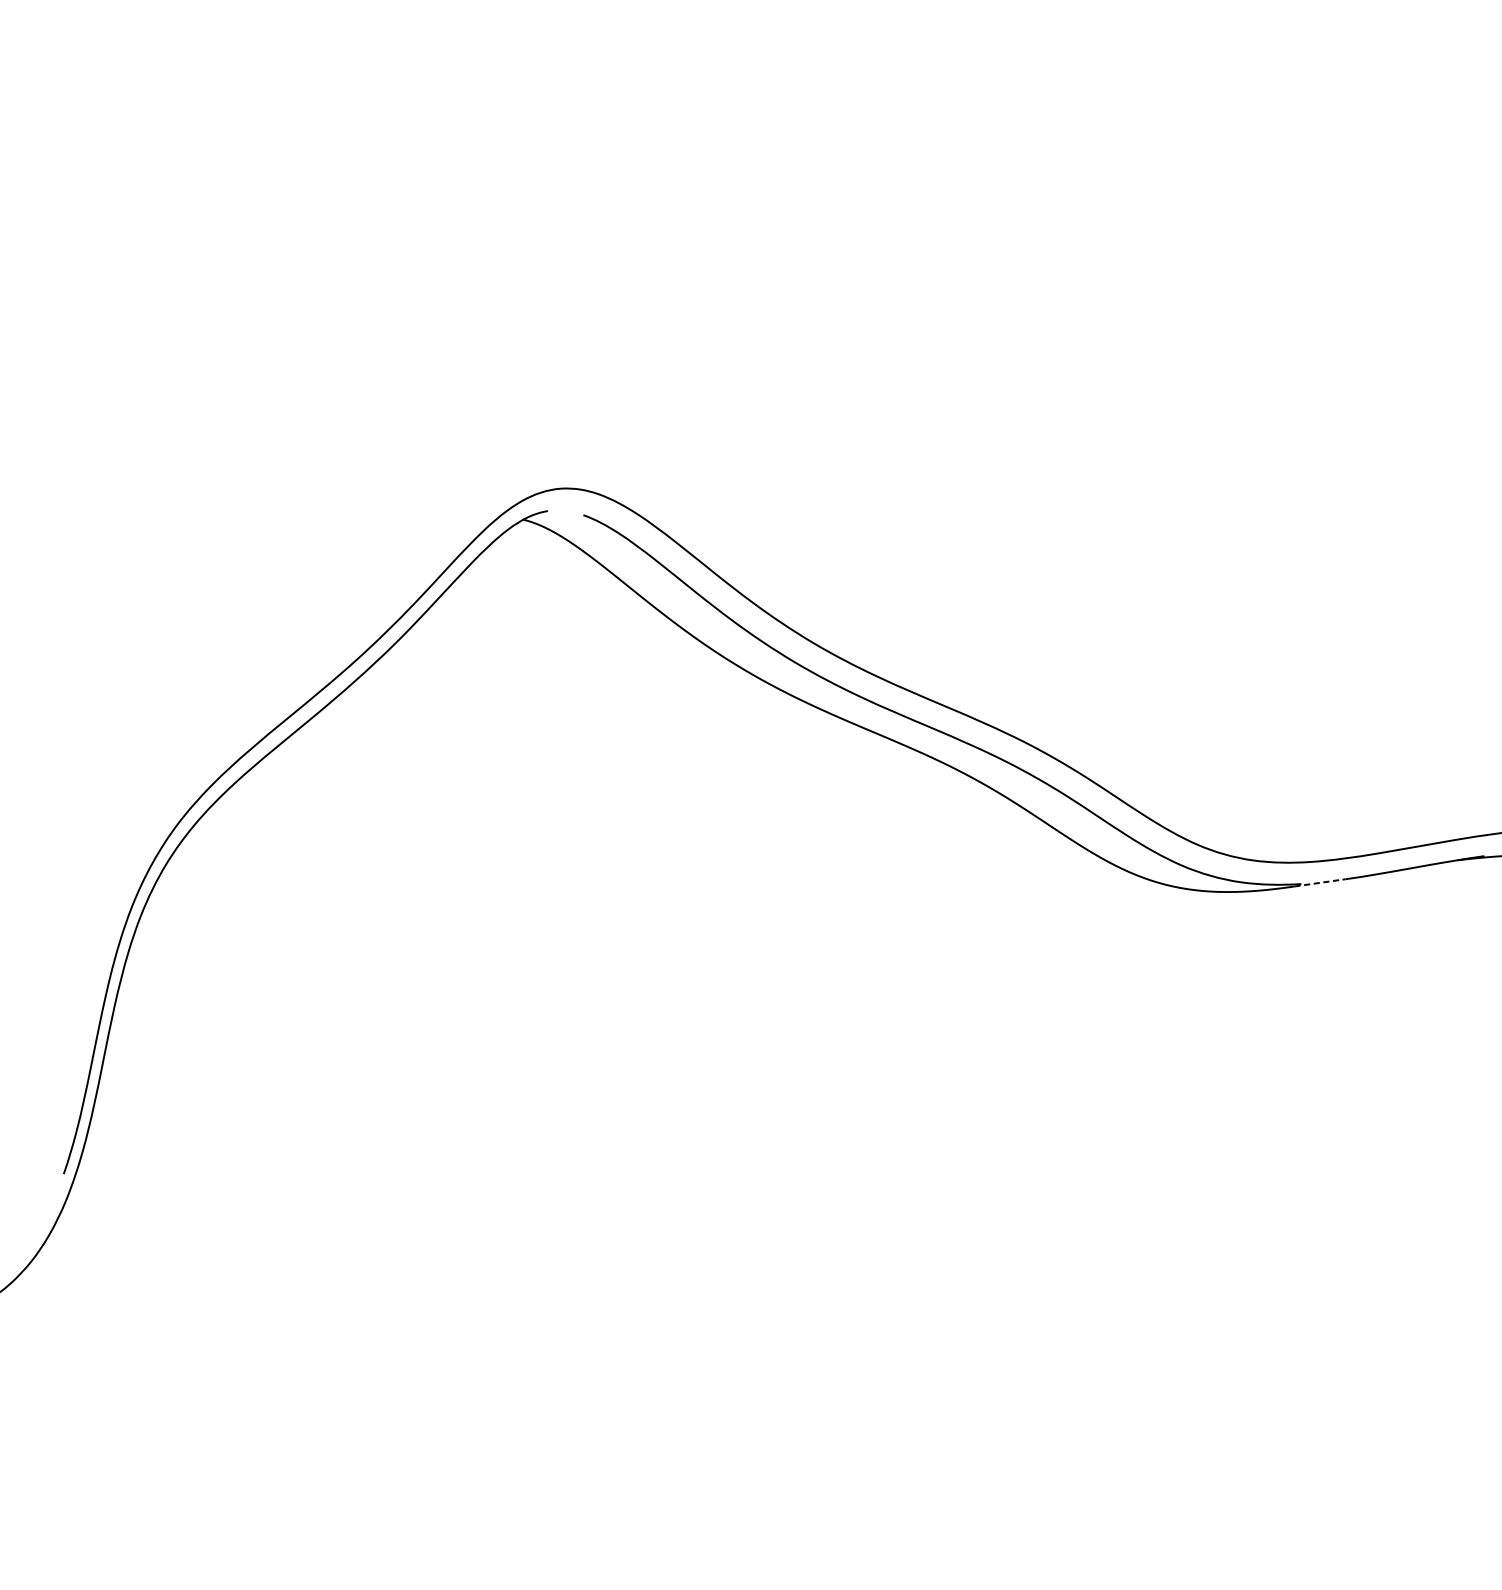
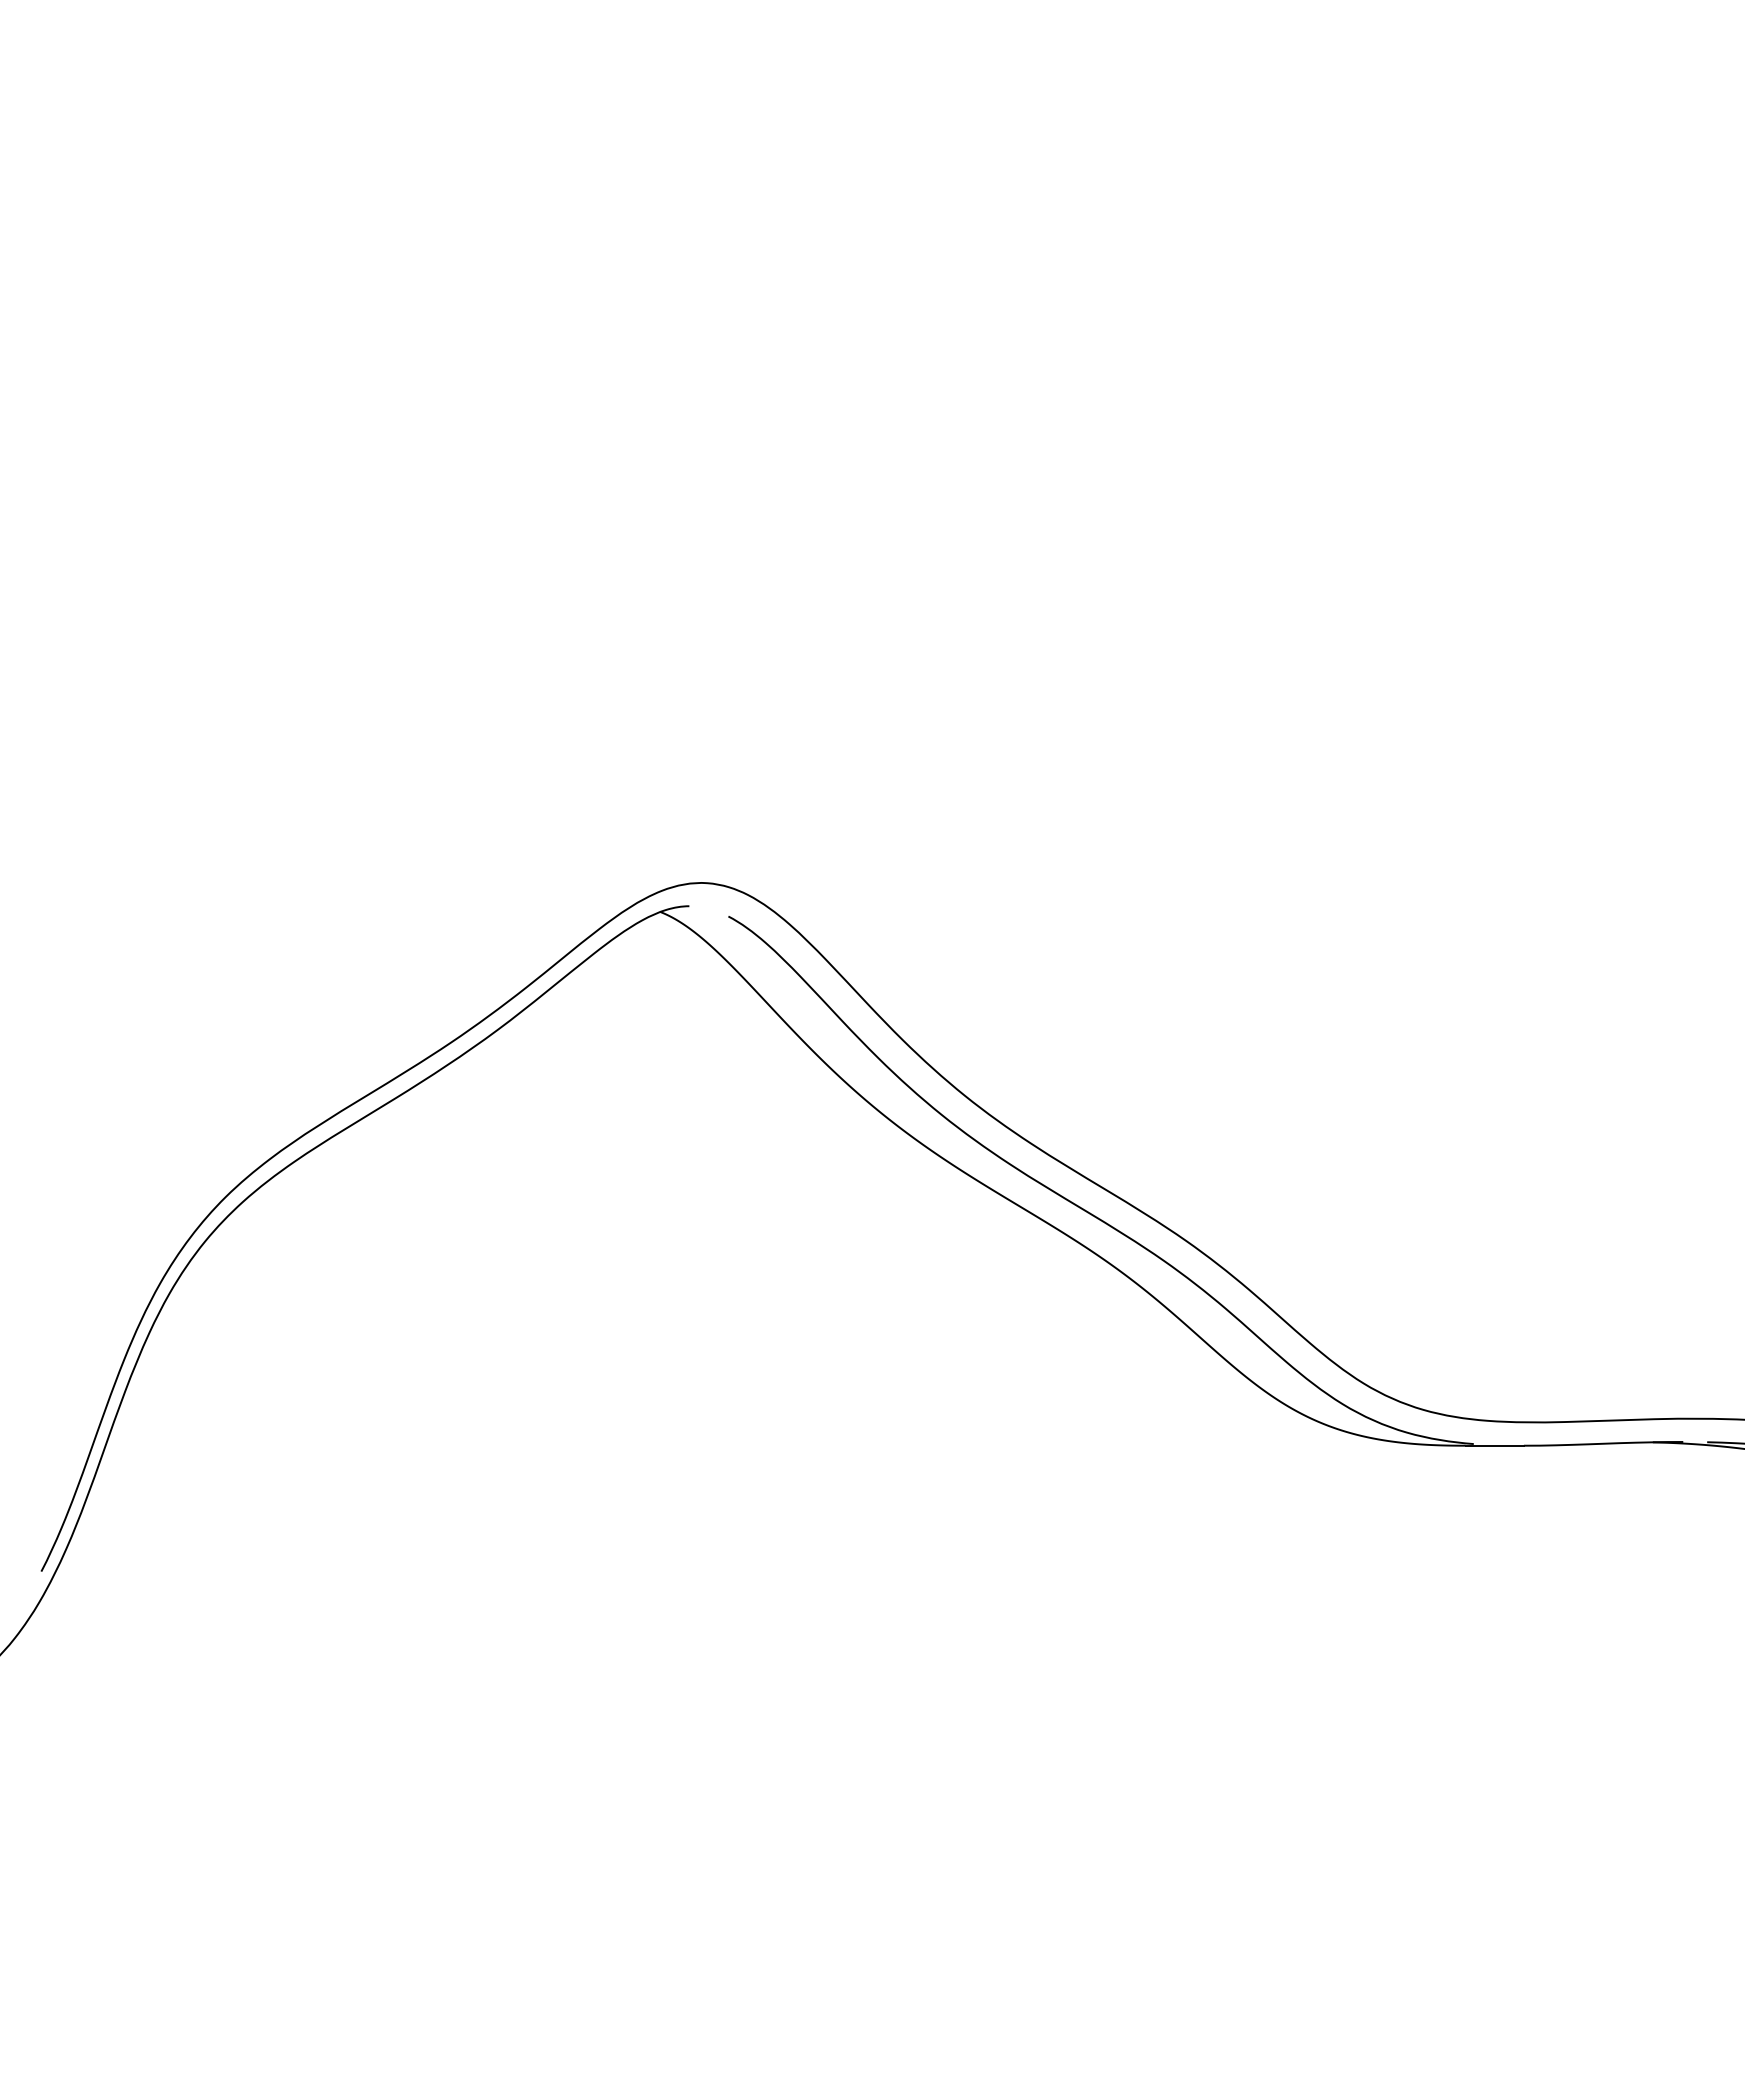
line: (1320, 882) -> (1495, 1445), dashed -> solid

